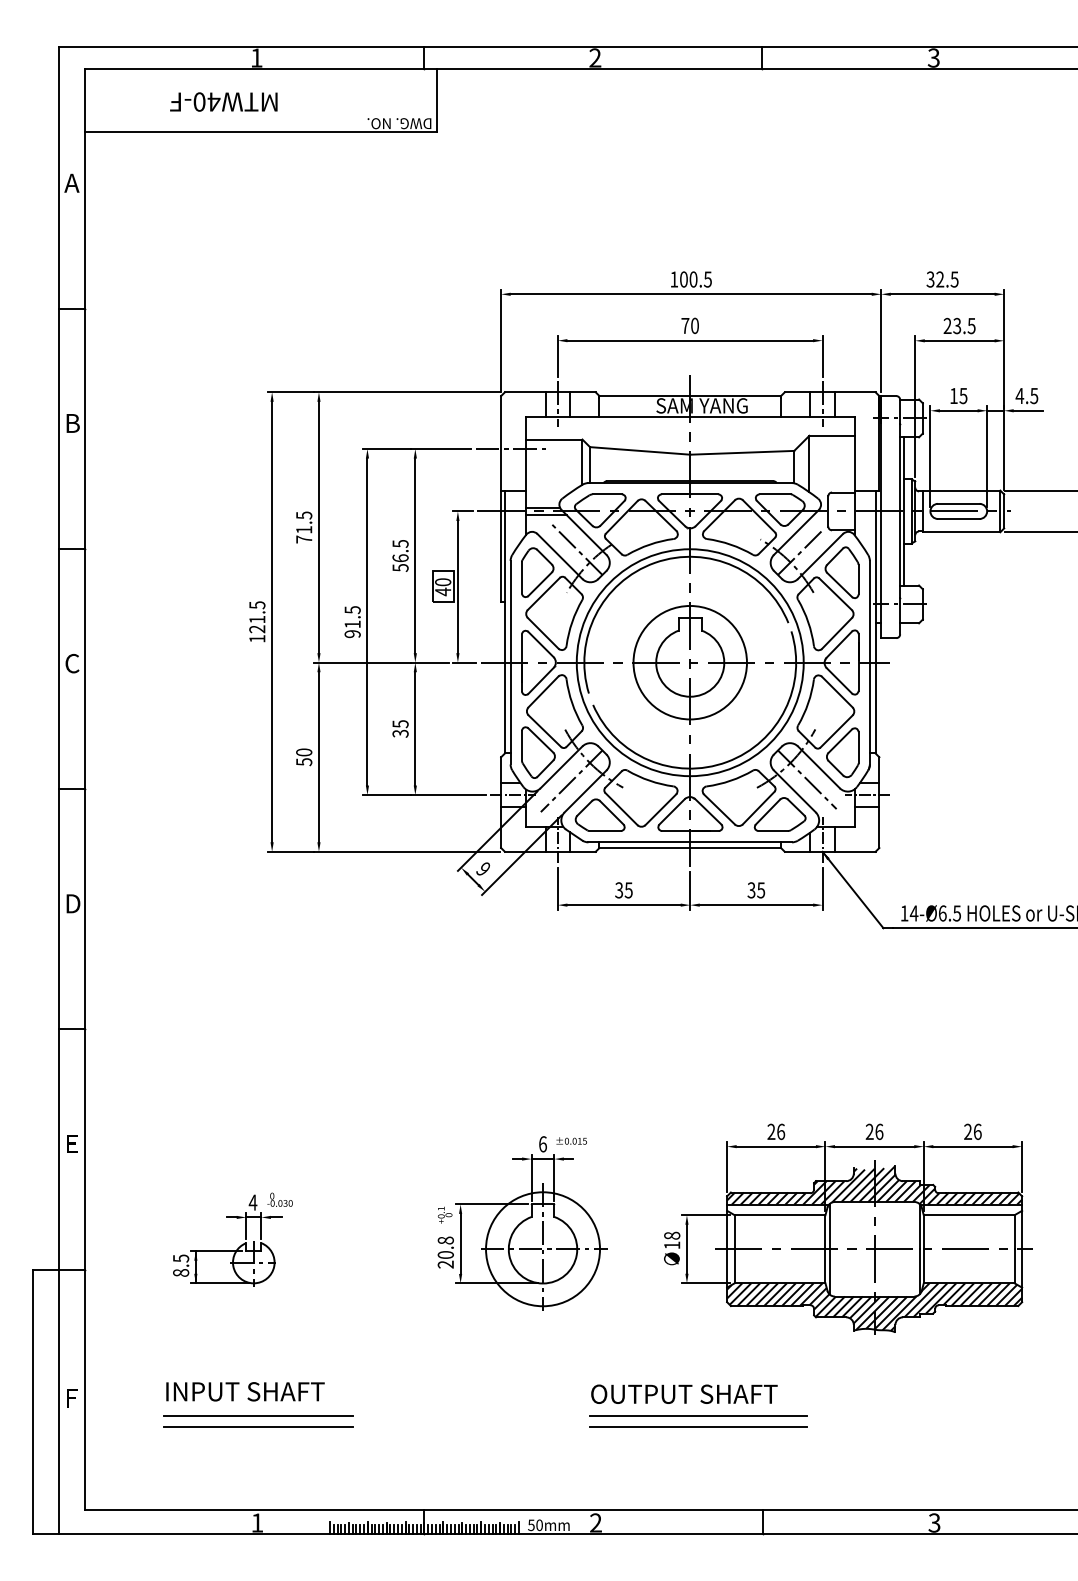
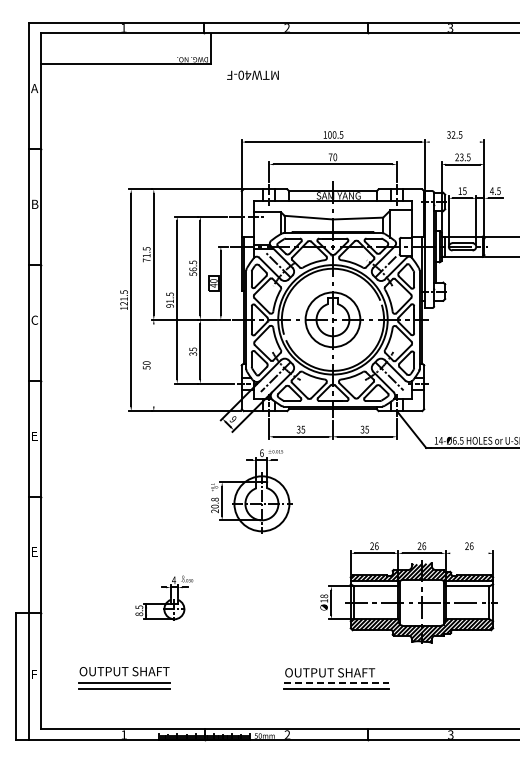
text: (222, 100) -> (252, 74), moved
line: (942, 295) -> (454, 142), removed
line: (318, 757) -> (153, 365), removed
text: (73, 902) -> (35, 435), D -> E
line: (973, 1146) -> (469, 553), removed
part: (521, 1223) -> (251, 491), moved
part: (233, 1238) -> (164, 597), moved
text: (258, 1391) -> (124, 671), INPUT SHAFT -> OUTPUT SHAFT
line: (699, 1416) -> (337, 683), solid -> dashed

